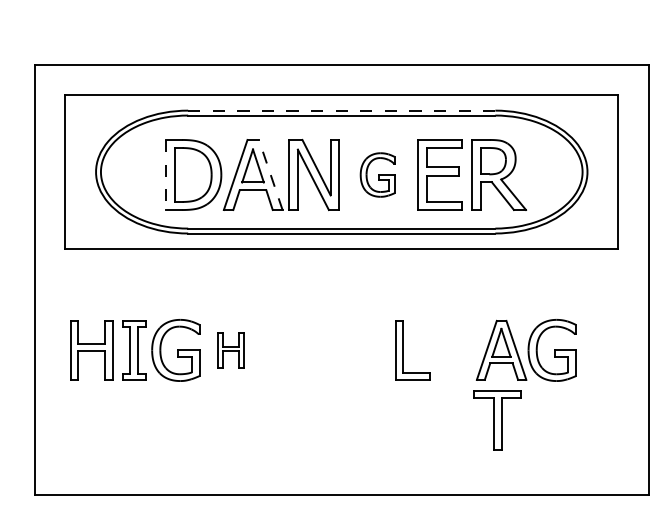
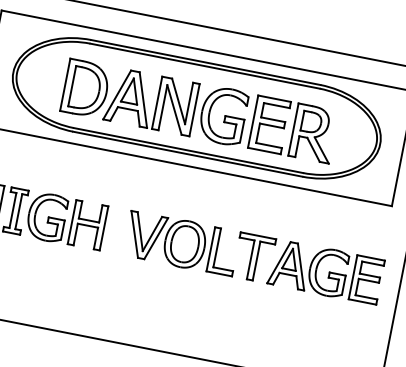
line: (341, 110) -> (205, 62), dashed -> solid
part: (377, 174) -> (223, 115), size x1.67
line: (166, 175) -> (65, 85), dashed -> solid
line: (270, 175) -> (143, 100), dashed -> solid
part: (334, 349) -> (165, 239), added
part: (230, 350) -> (87, 225), size x1.67
part: (604, 350) -> (366, 280), added
part: (497, 420) -> (254, 257), moved

